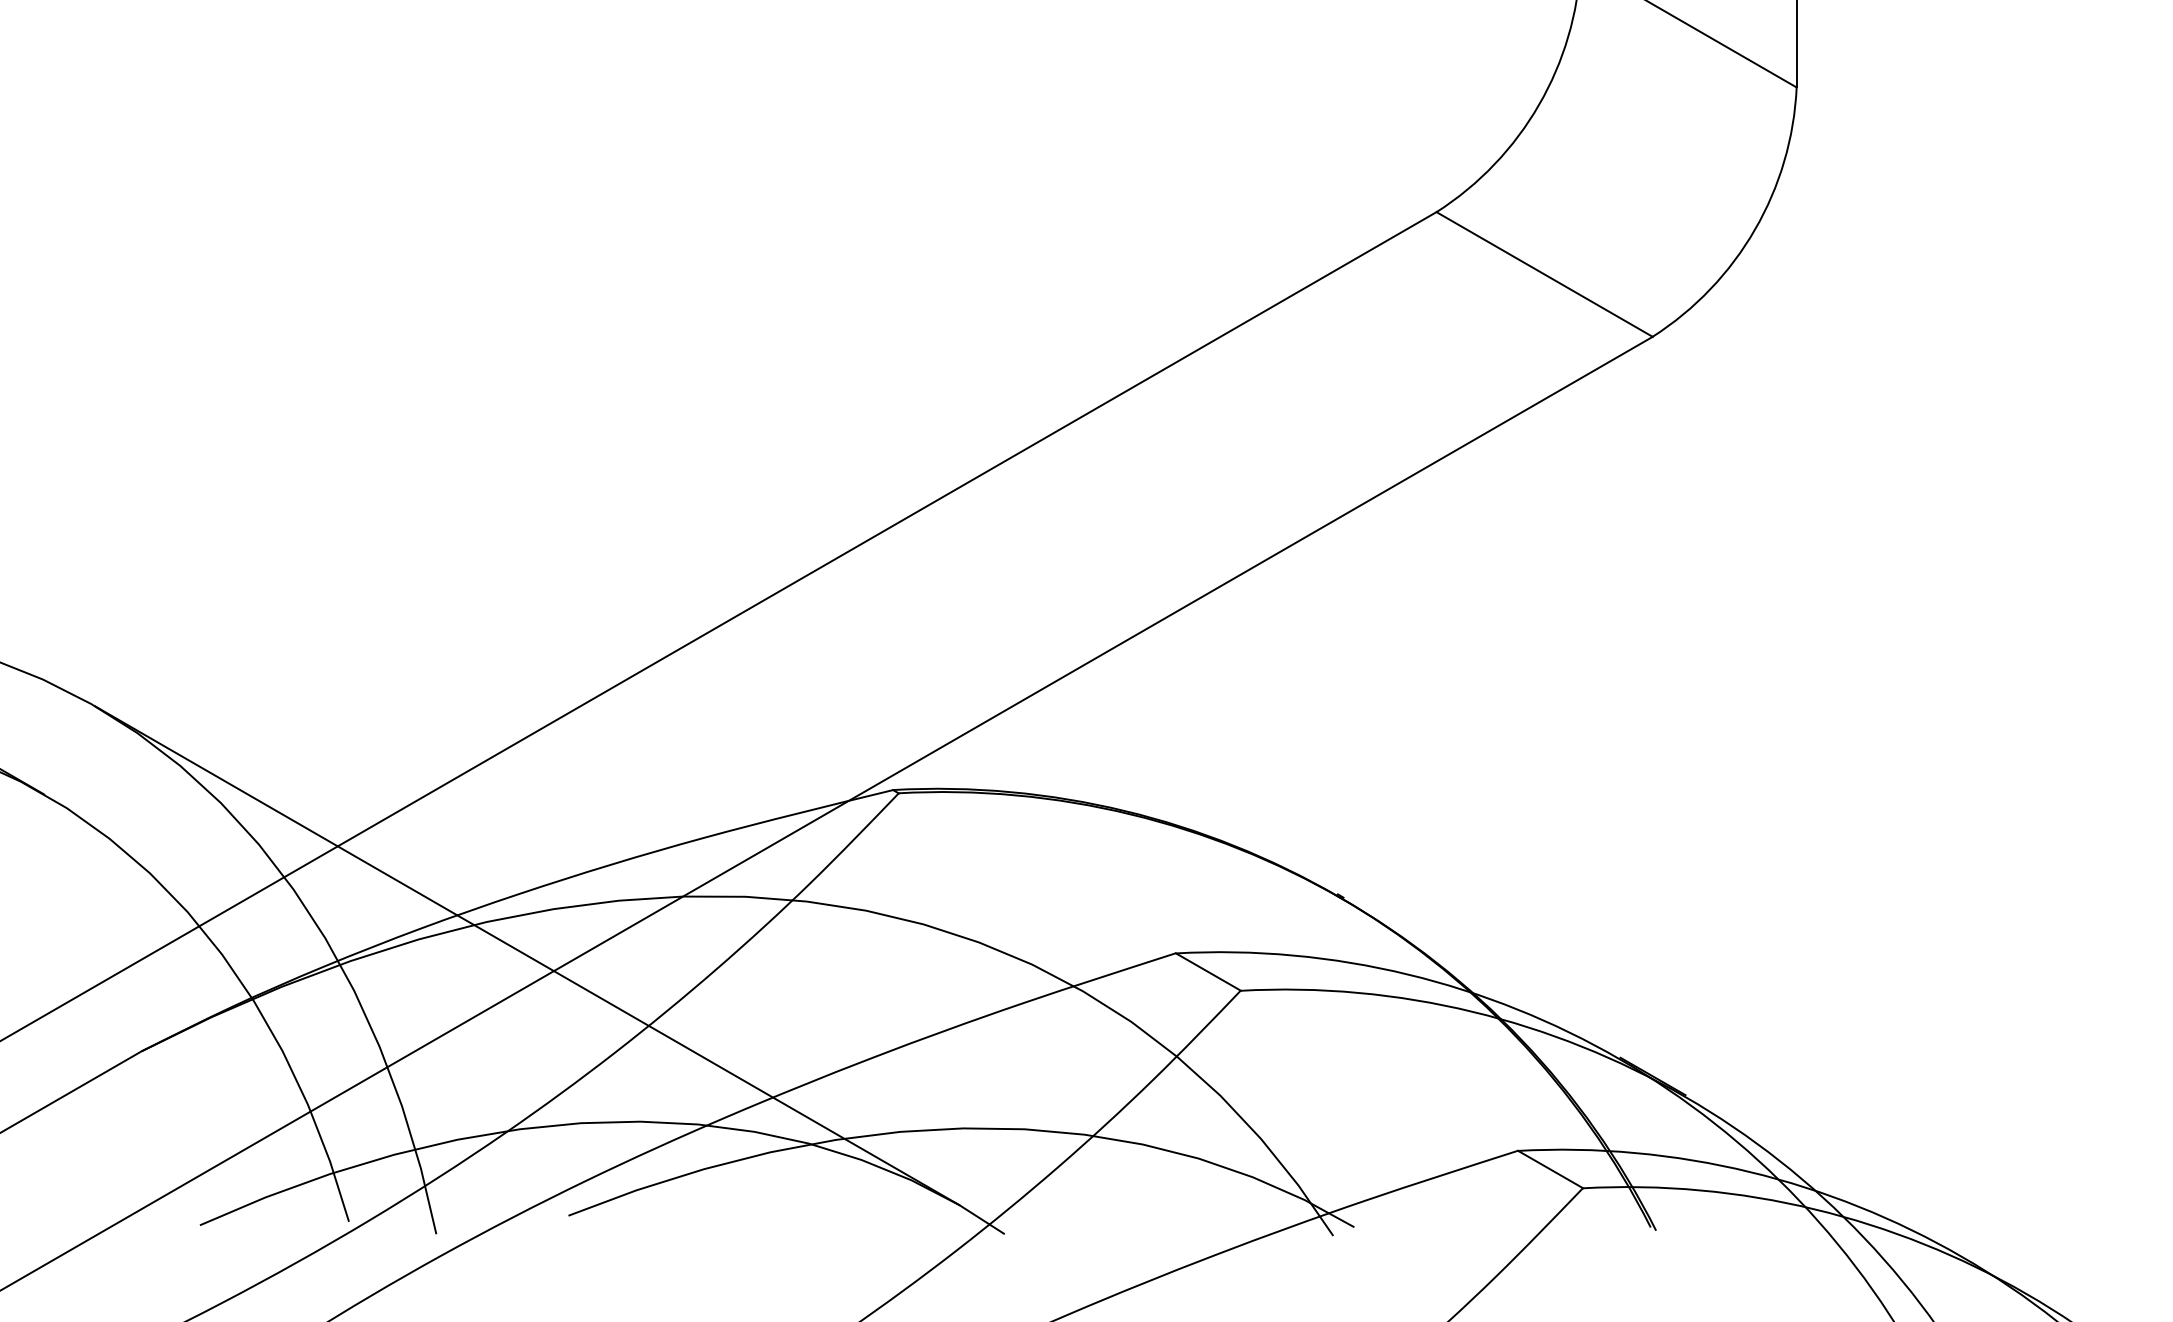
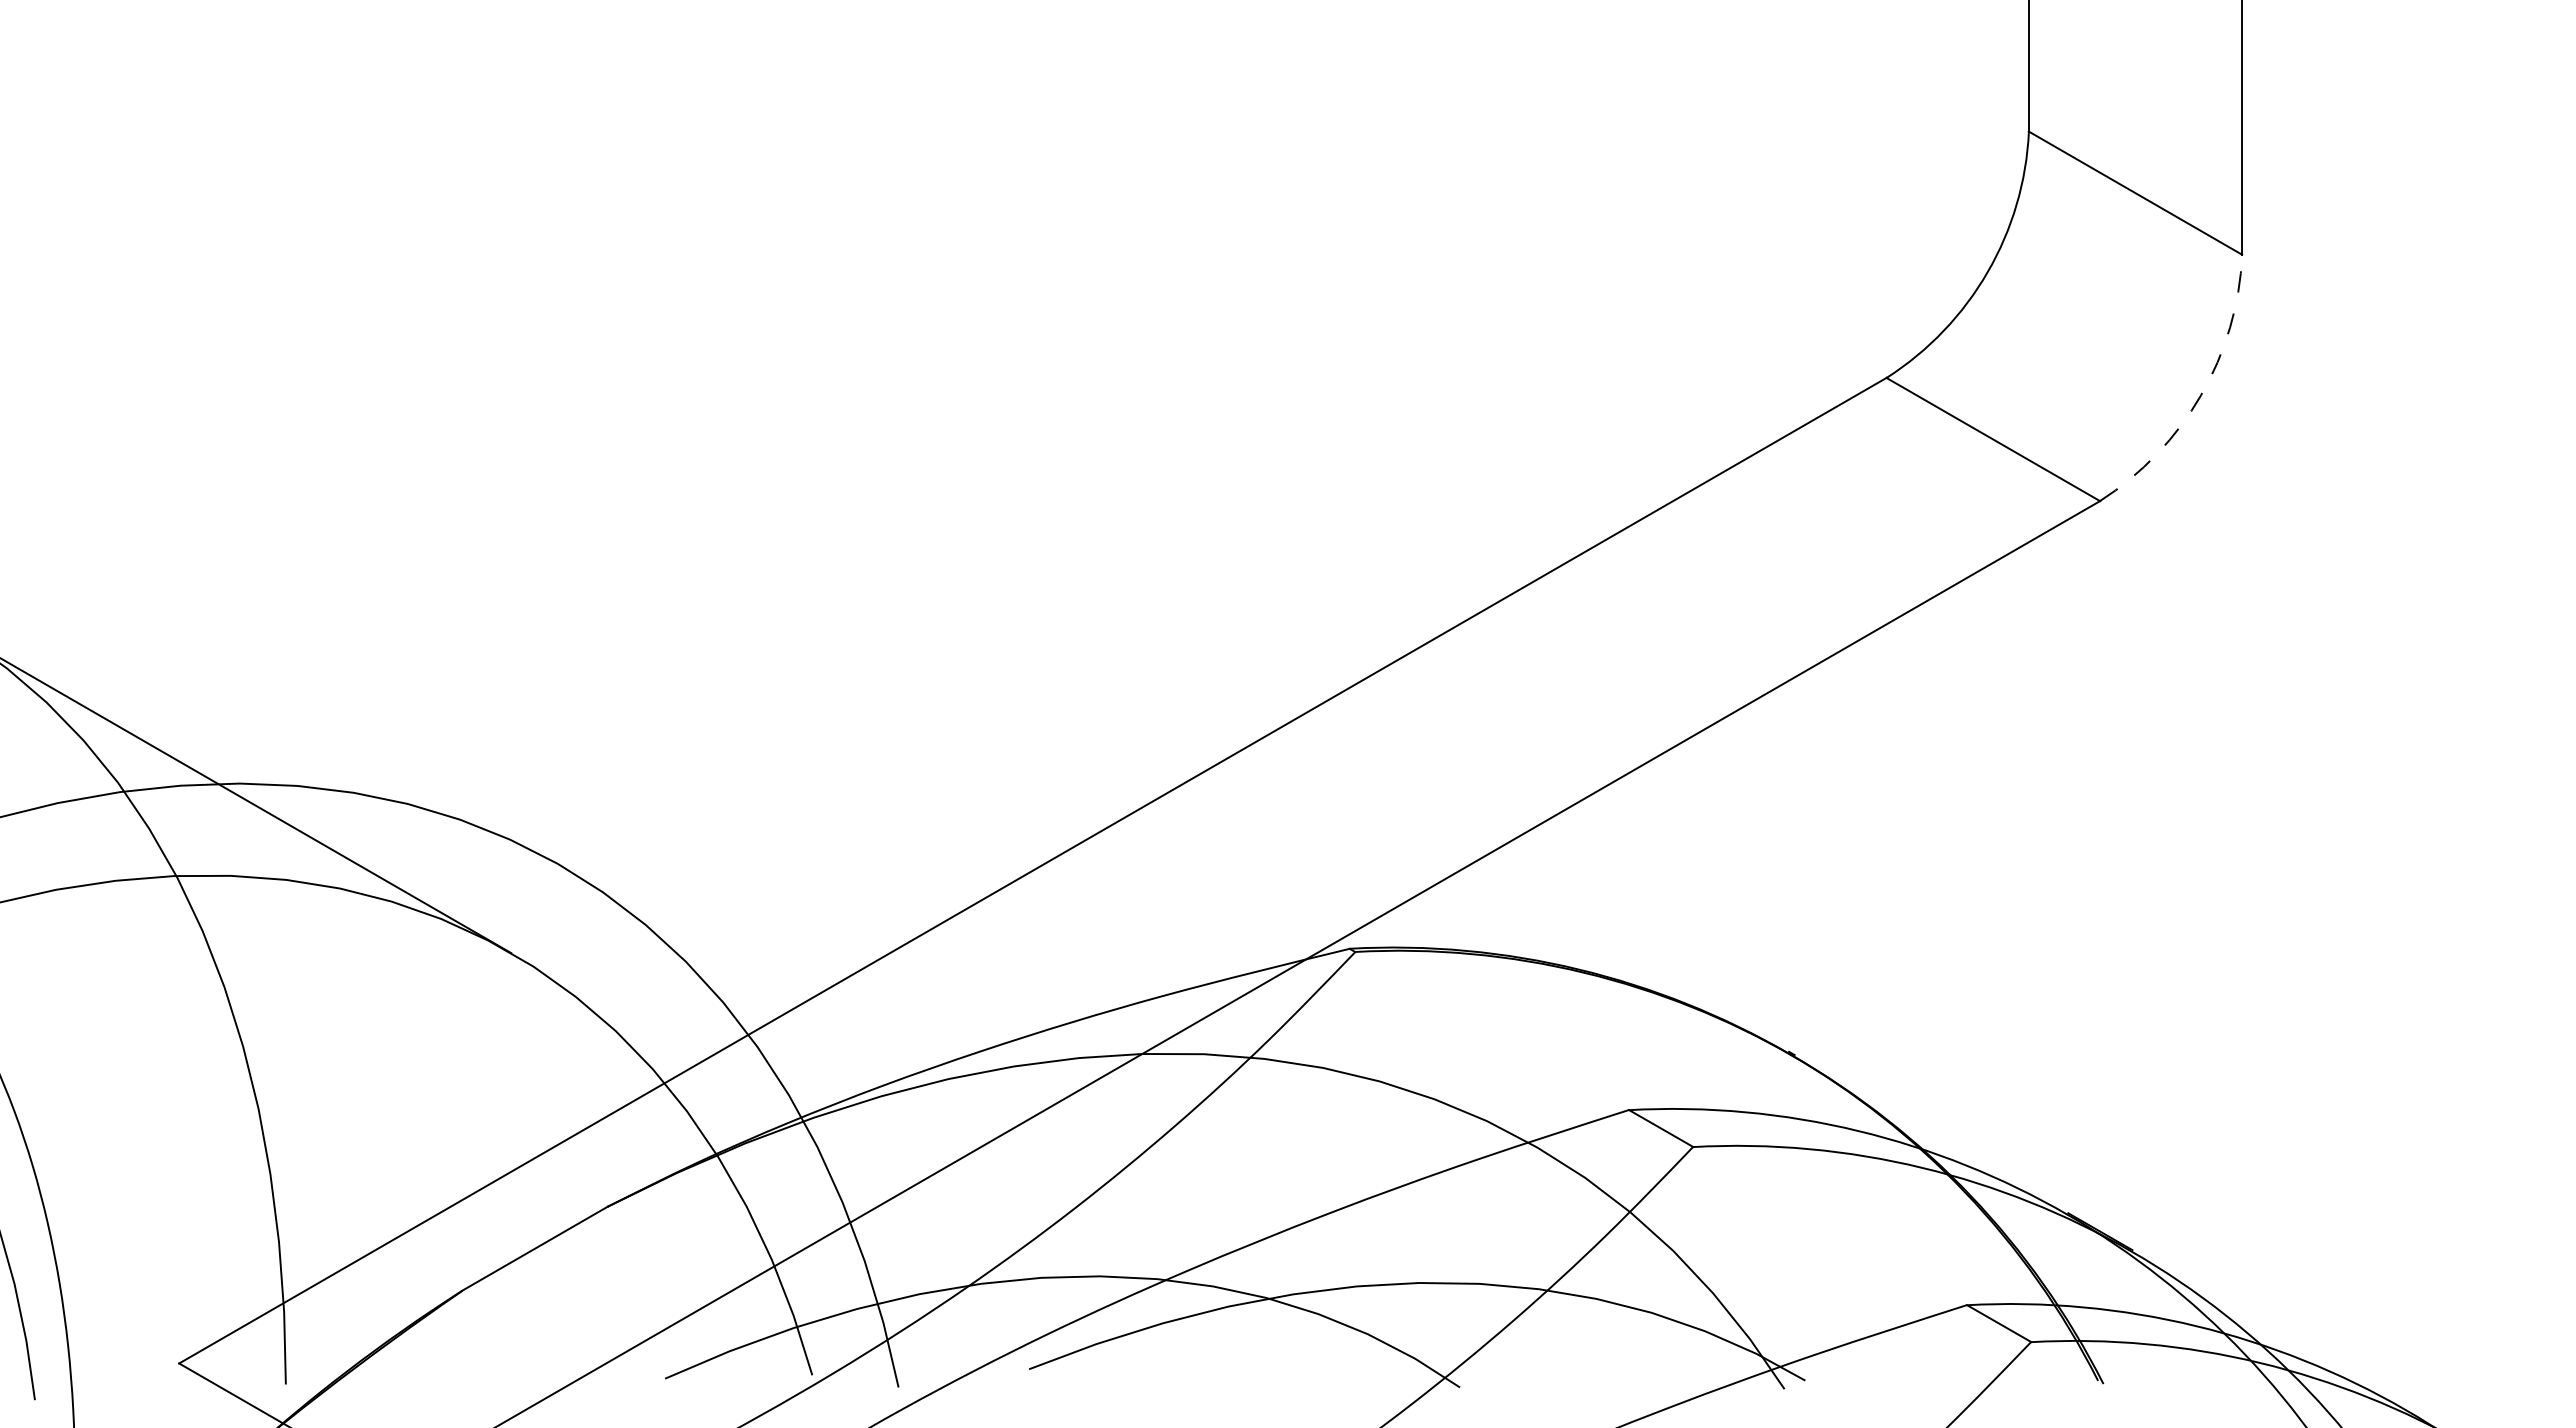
arc: (1755, 229) -> (2201, 395), solid -> dashed
line: (527, 954) -> (988, 1111), removed

